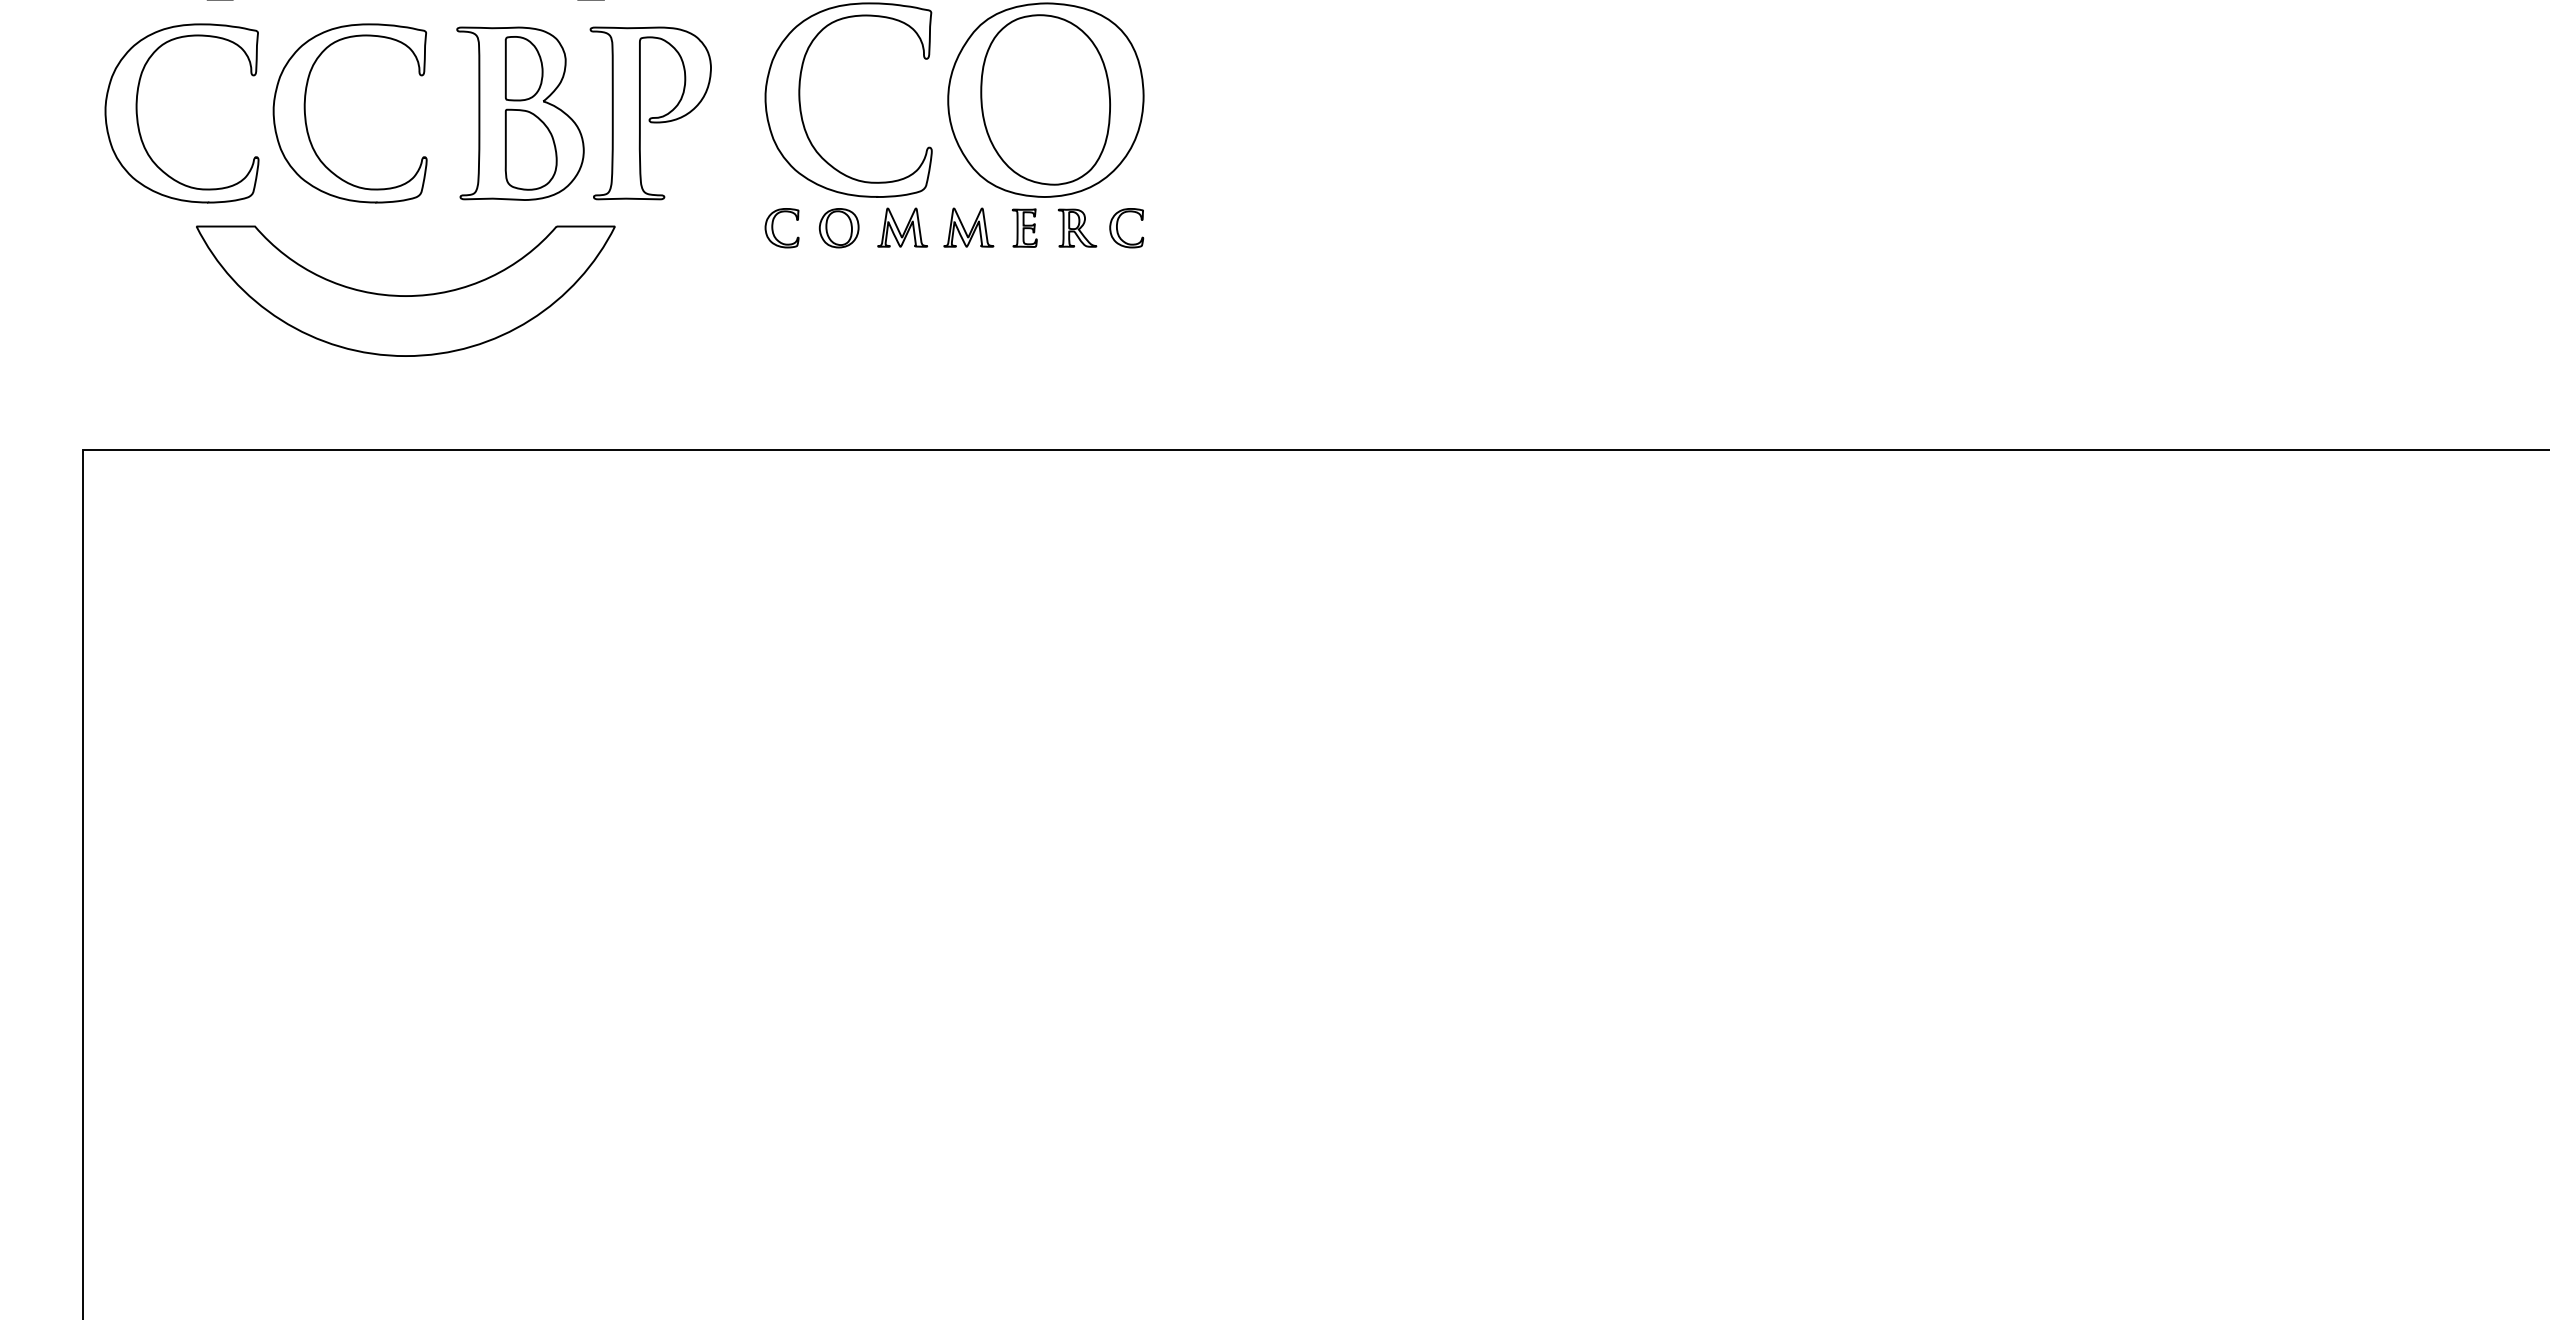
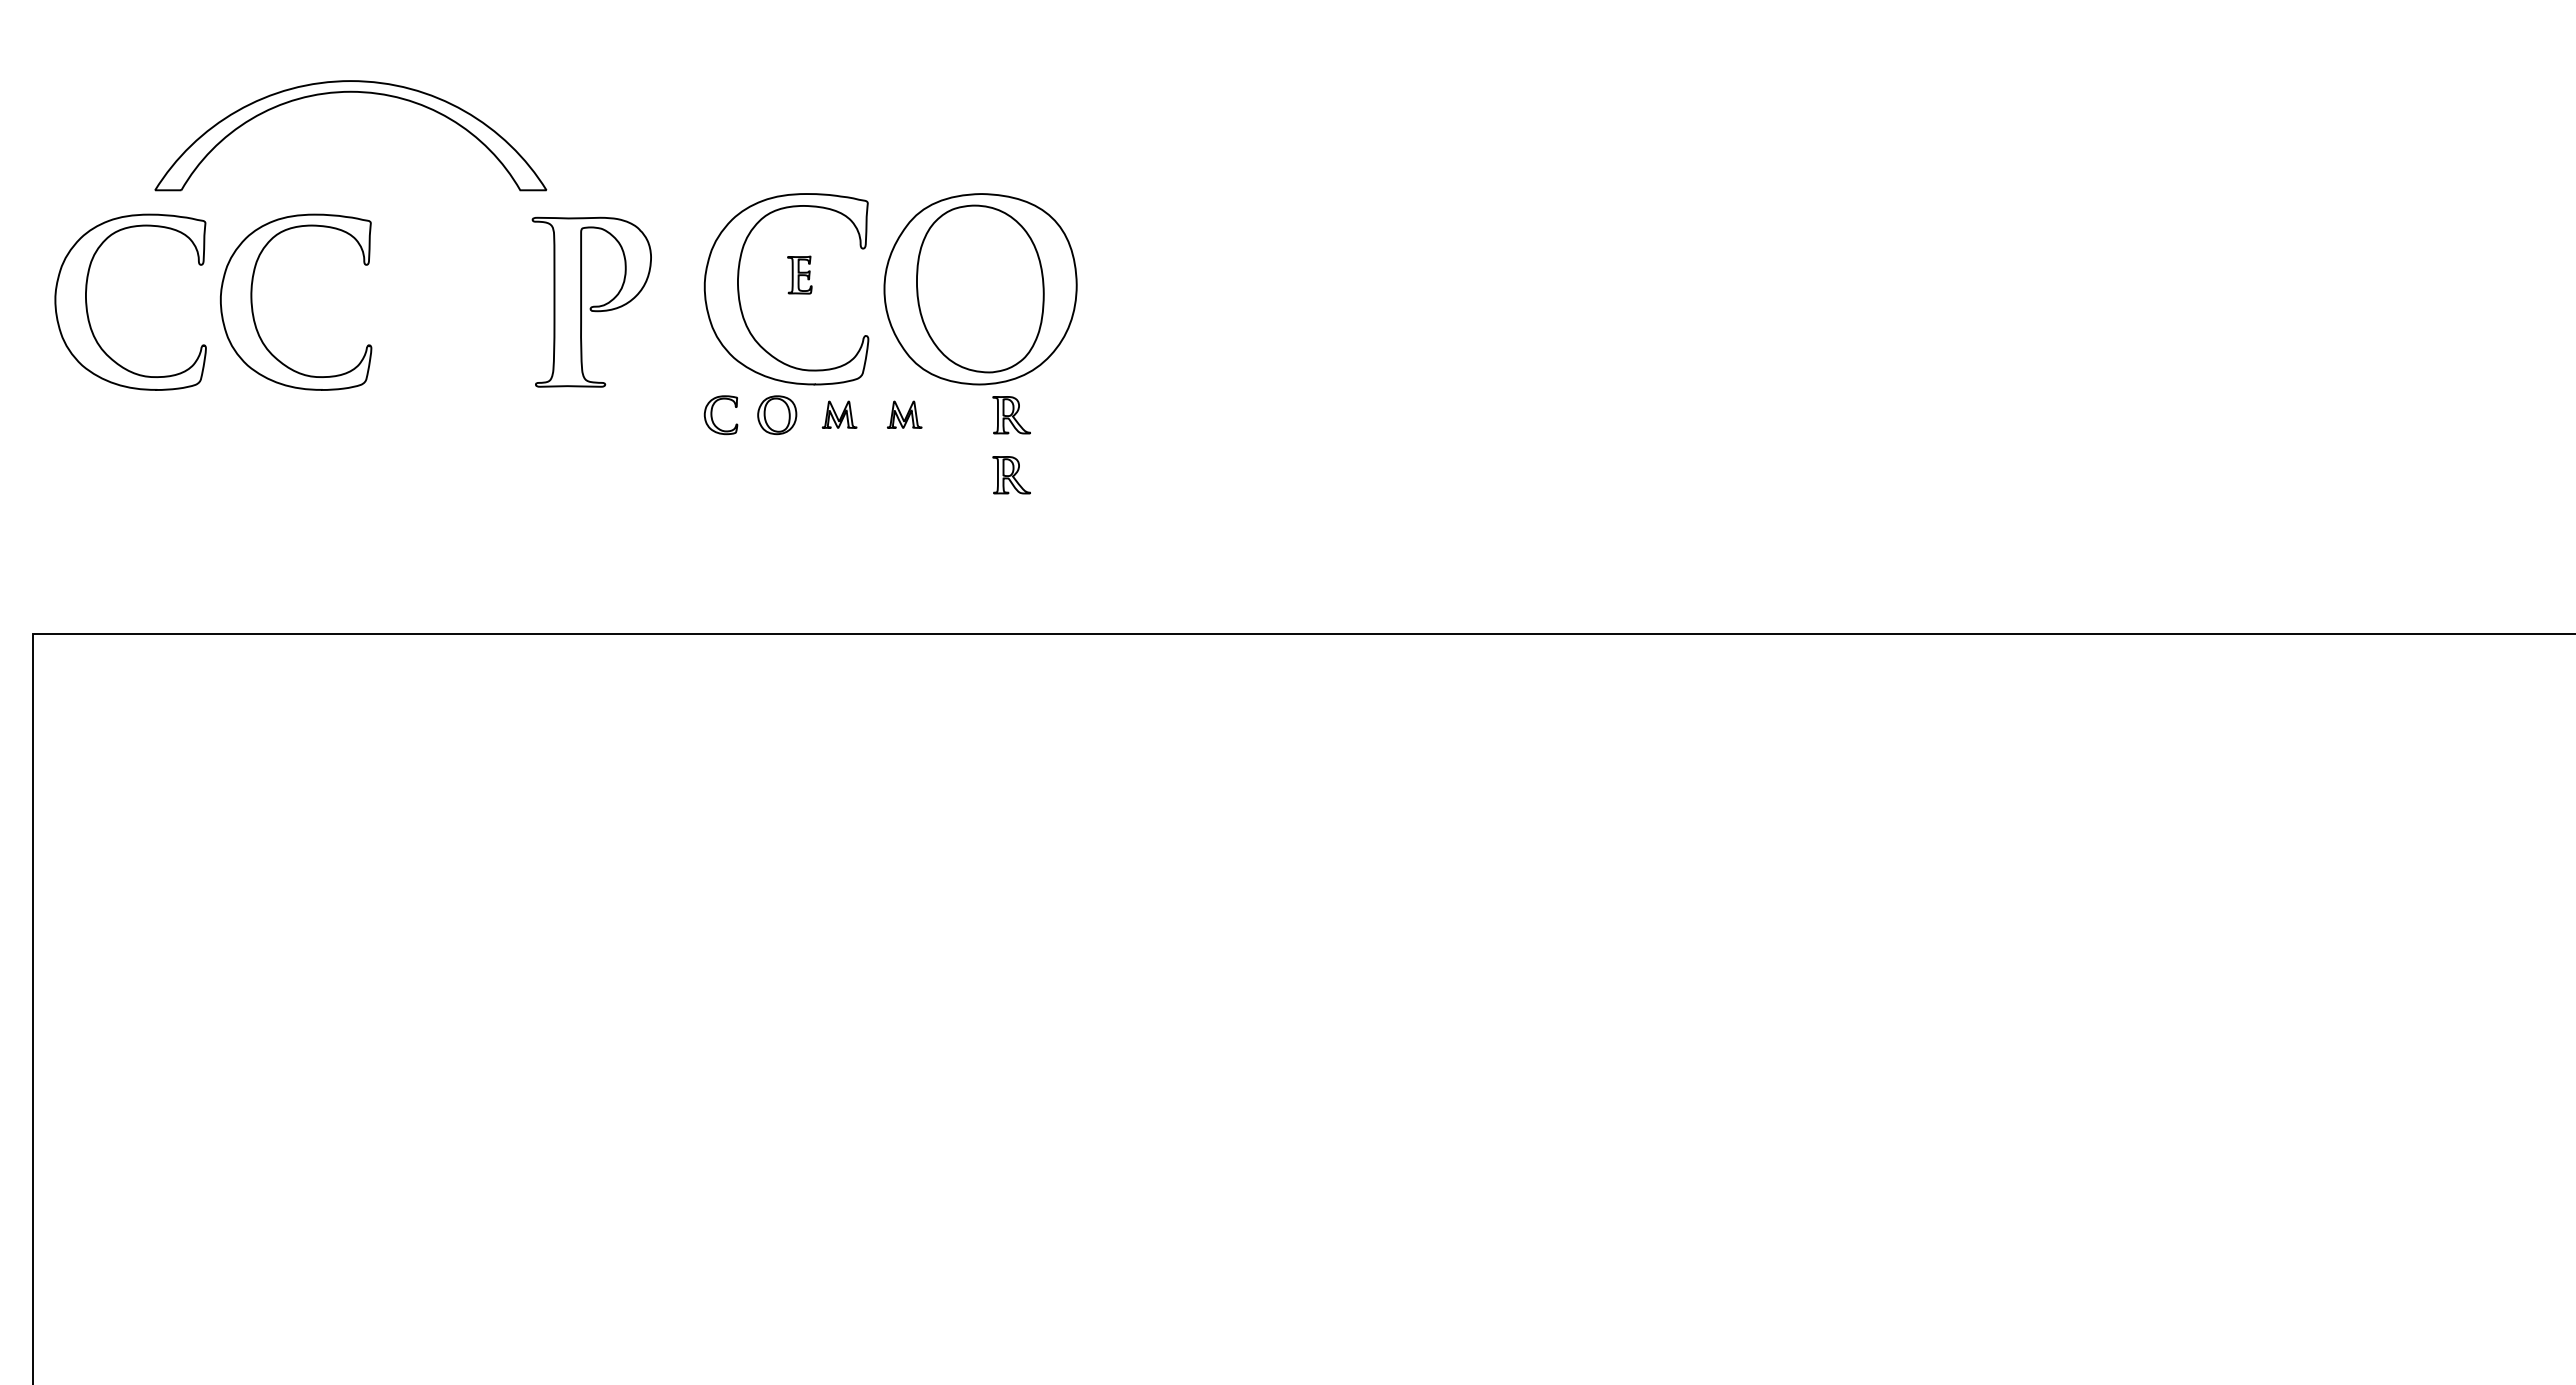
part: (520, 113) -> (463, 302), removed
part: (902, 227) -> (839, 414), size x0.7
part: (968, 227) -> (904, 414), size x0.7
part: (1024, 227) -> (799, 274), moved
part: (1118, 232) -> (1052, 419), removed
part: (1077, 289) -> (1011, 475), added
part: (405, 290) -> (350, 476), removed

